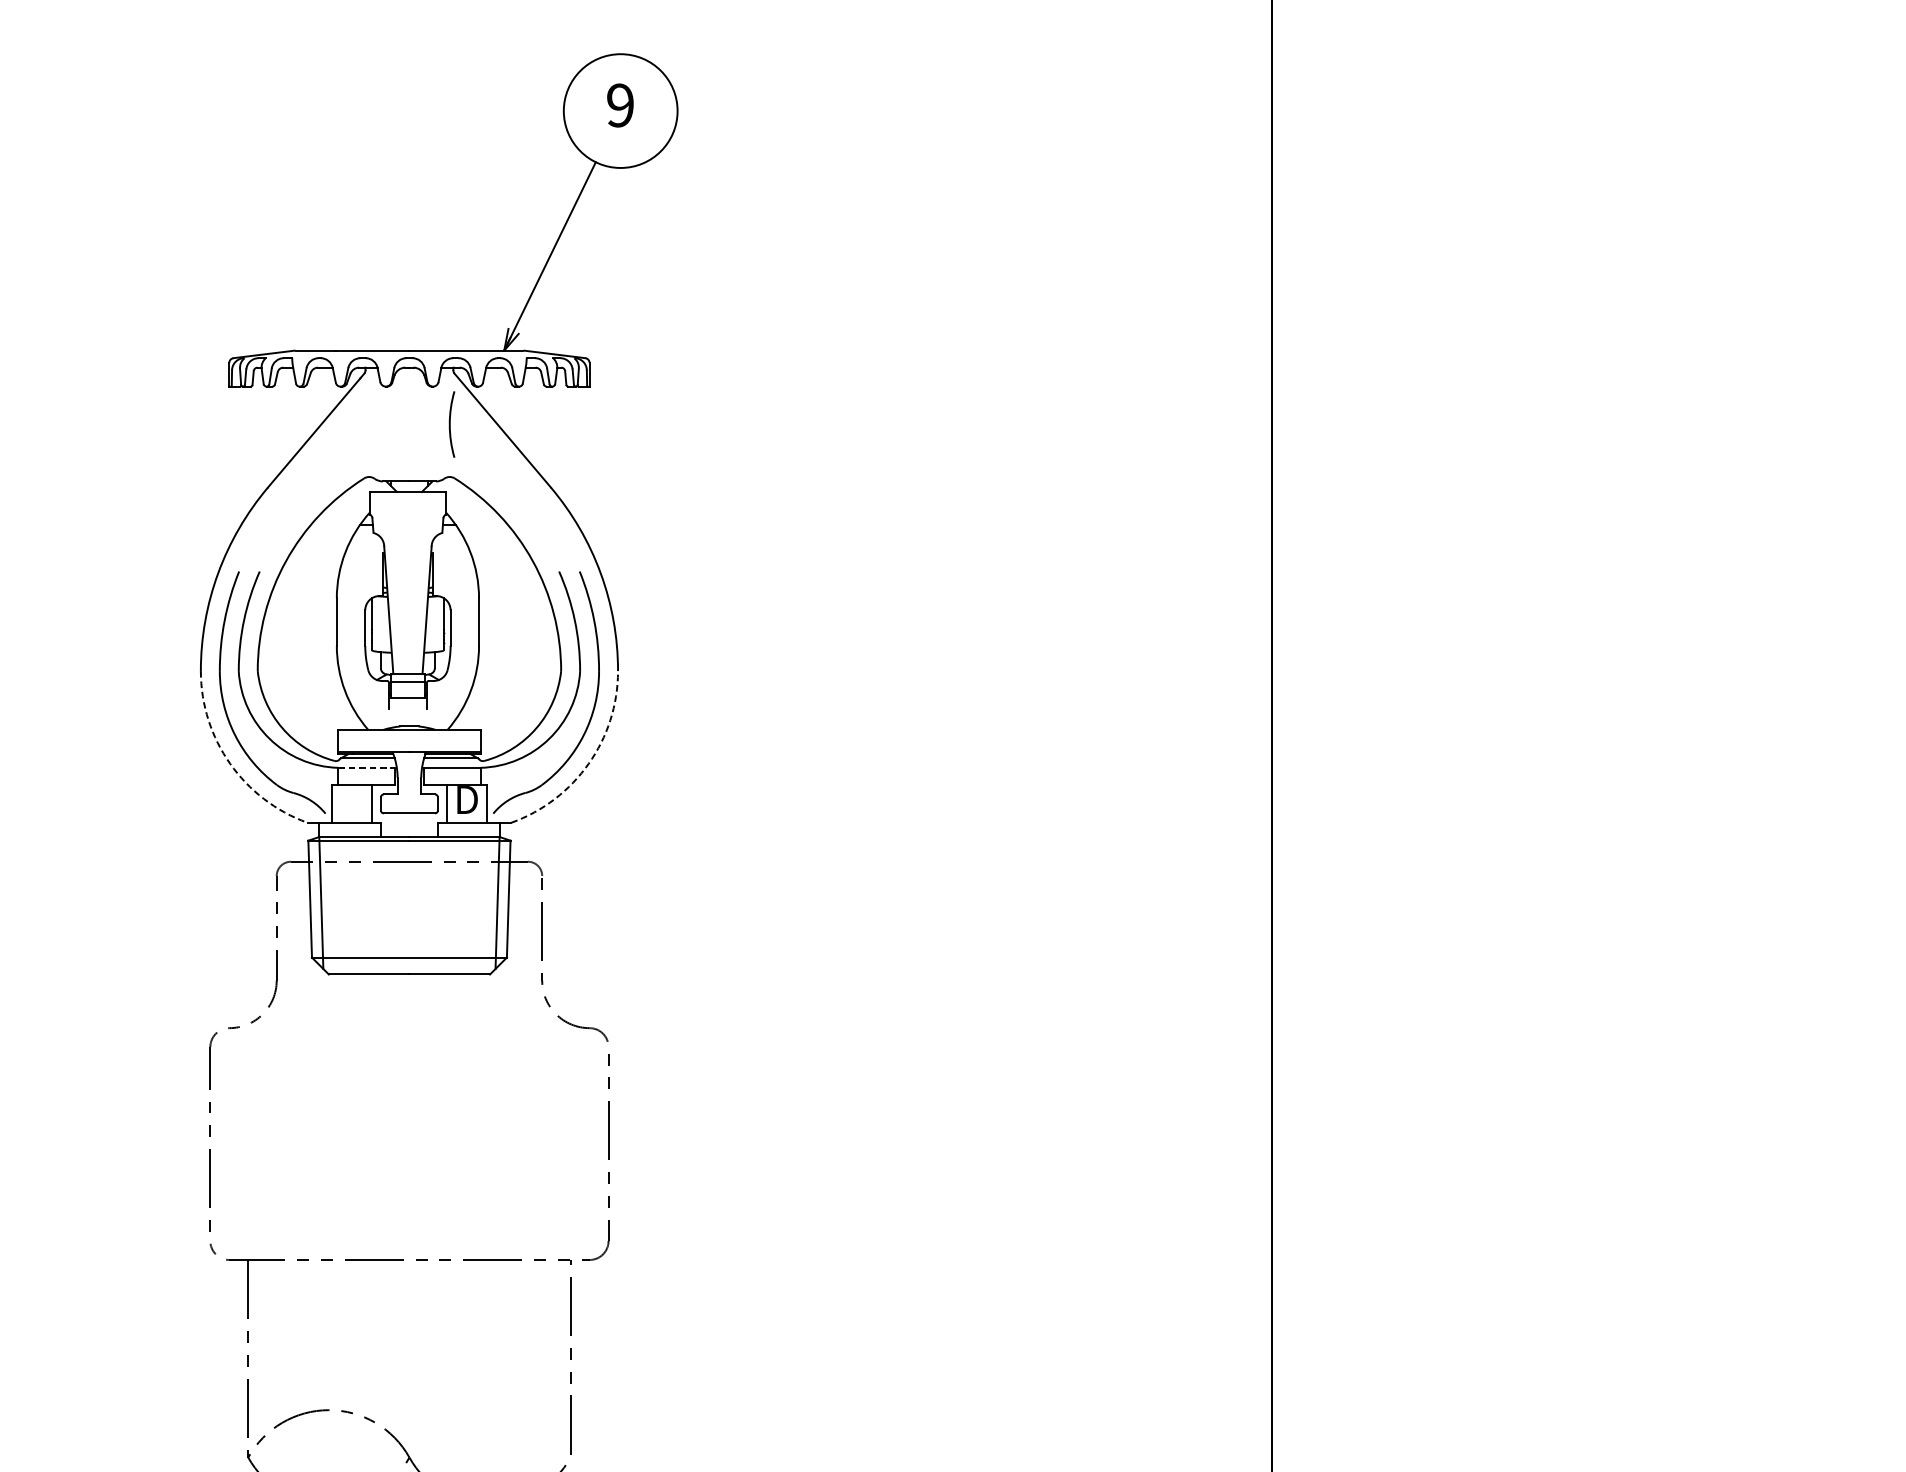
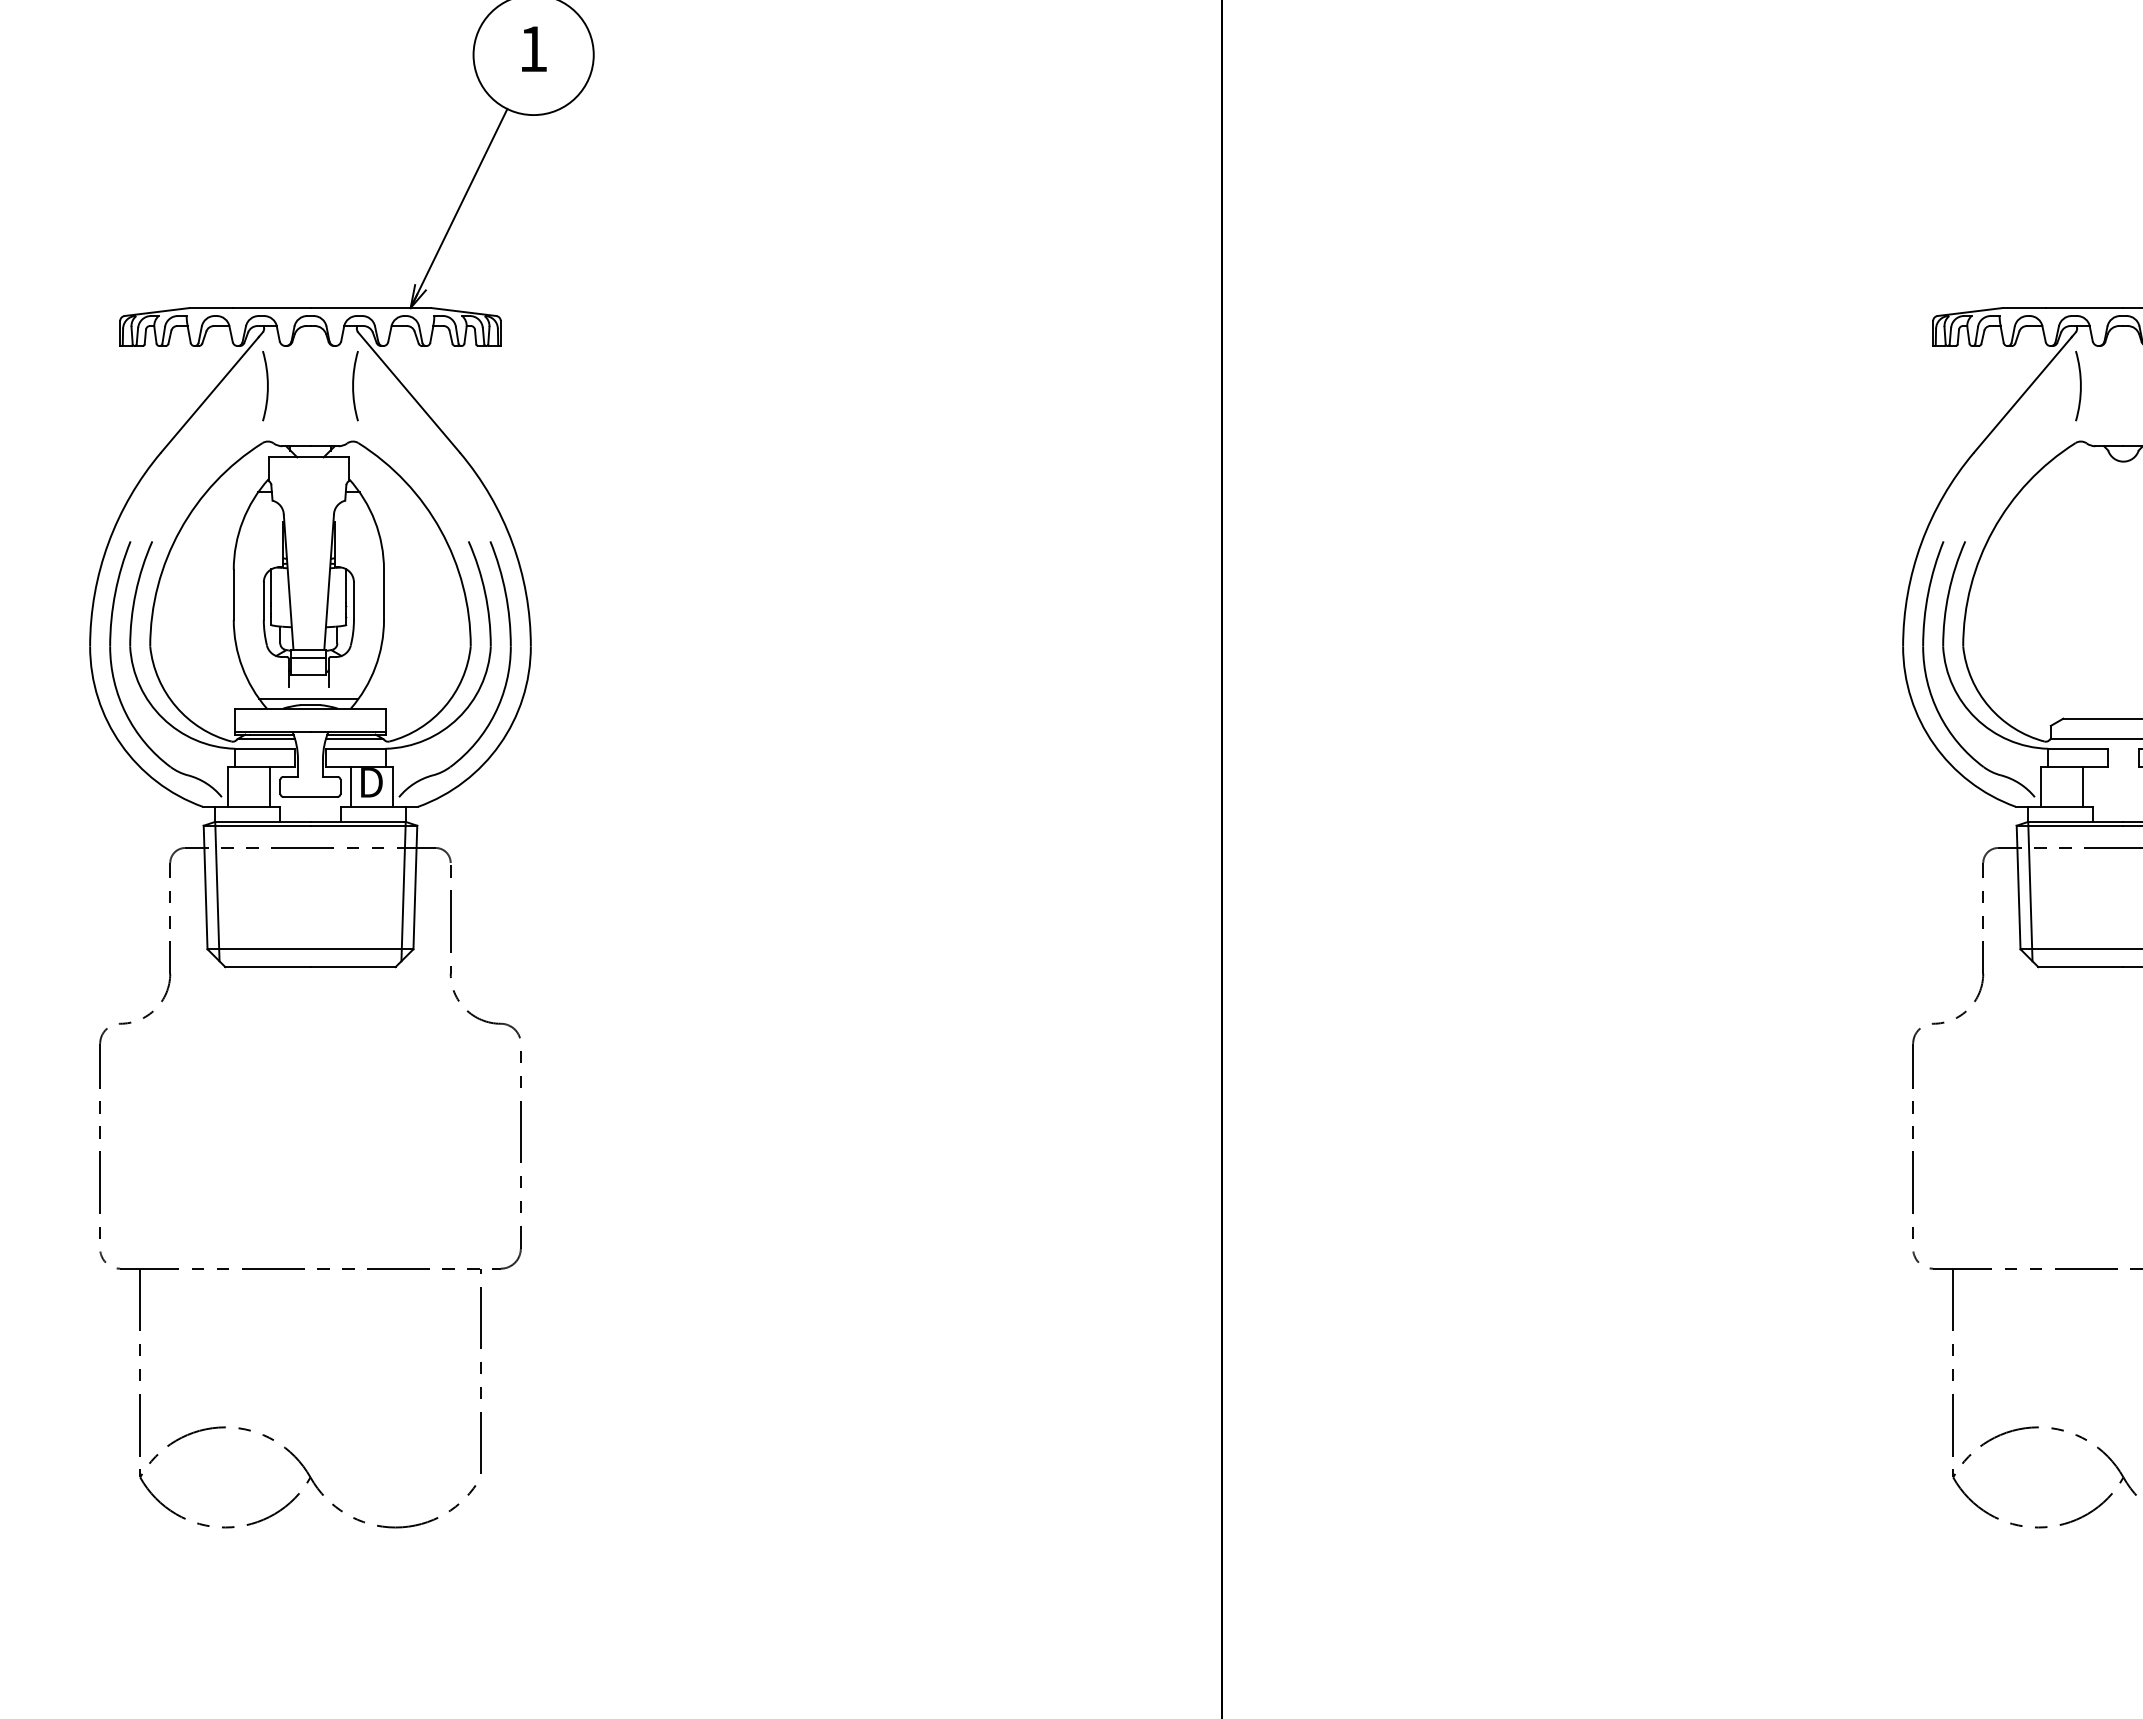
text: (620, 104) -> (533, 48), 9 -> 1
arc: (368, 424) -> (267, 386), added
line: (407, 720) -> (308, 698), added
arc: (230, 763) -> (121, 744), dashed -> solid
arc: (588, 763) -> (499, 744), dashed -> solid
line: (366, 767) -> (265, 748), dashed -> solid

